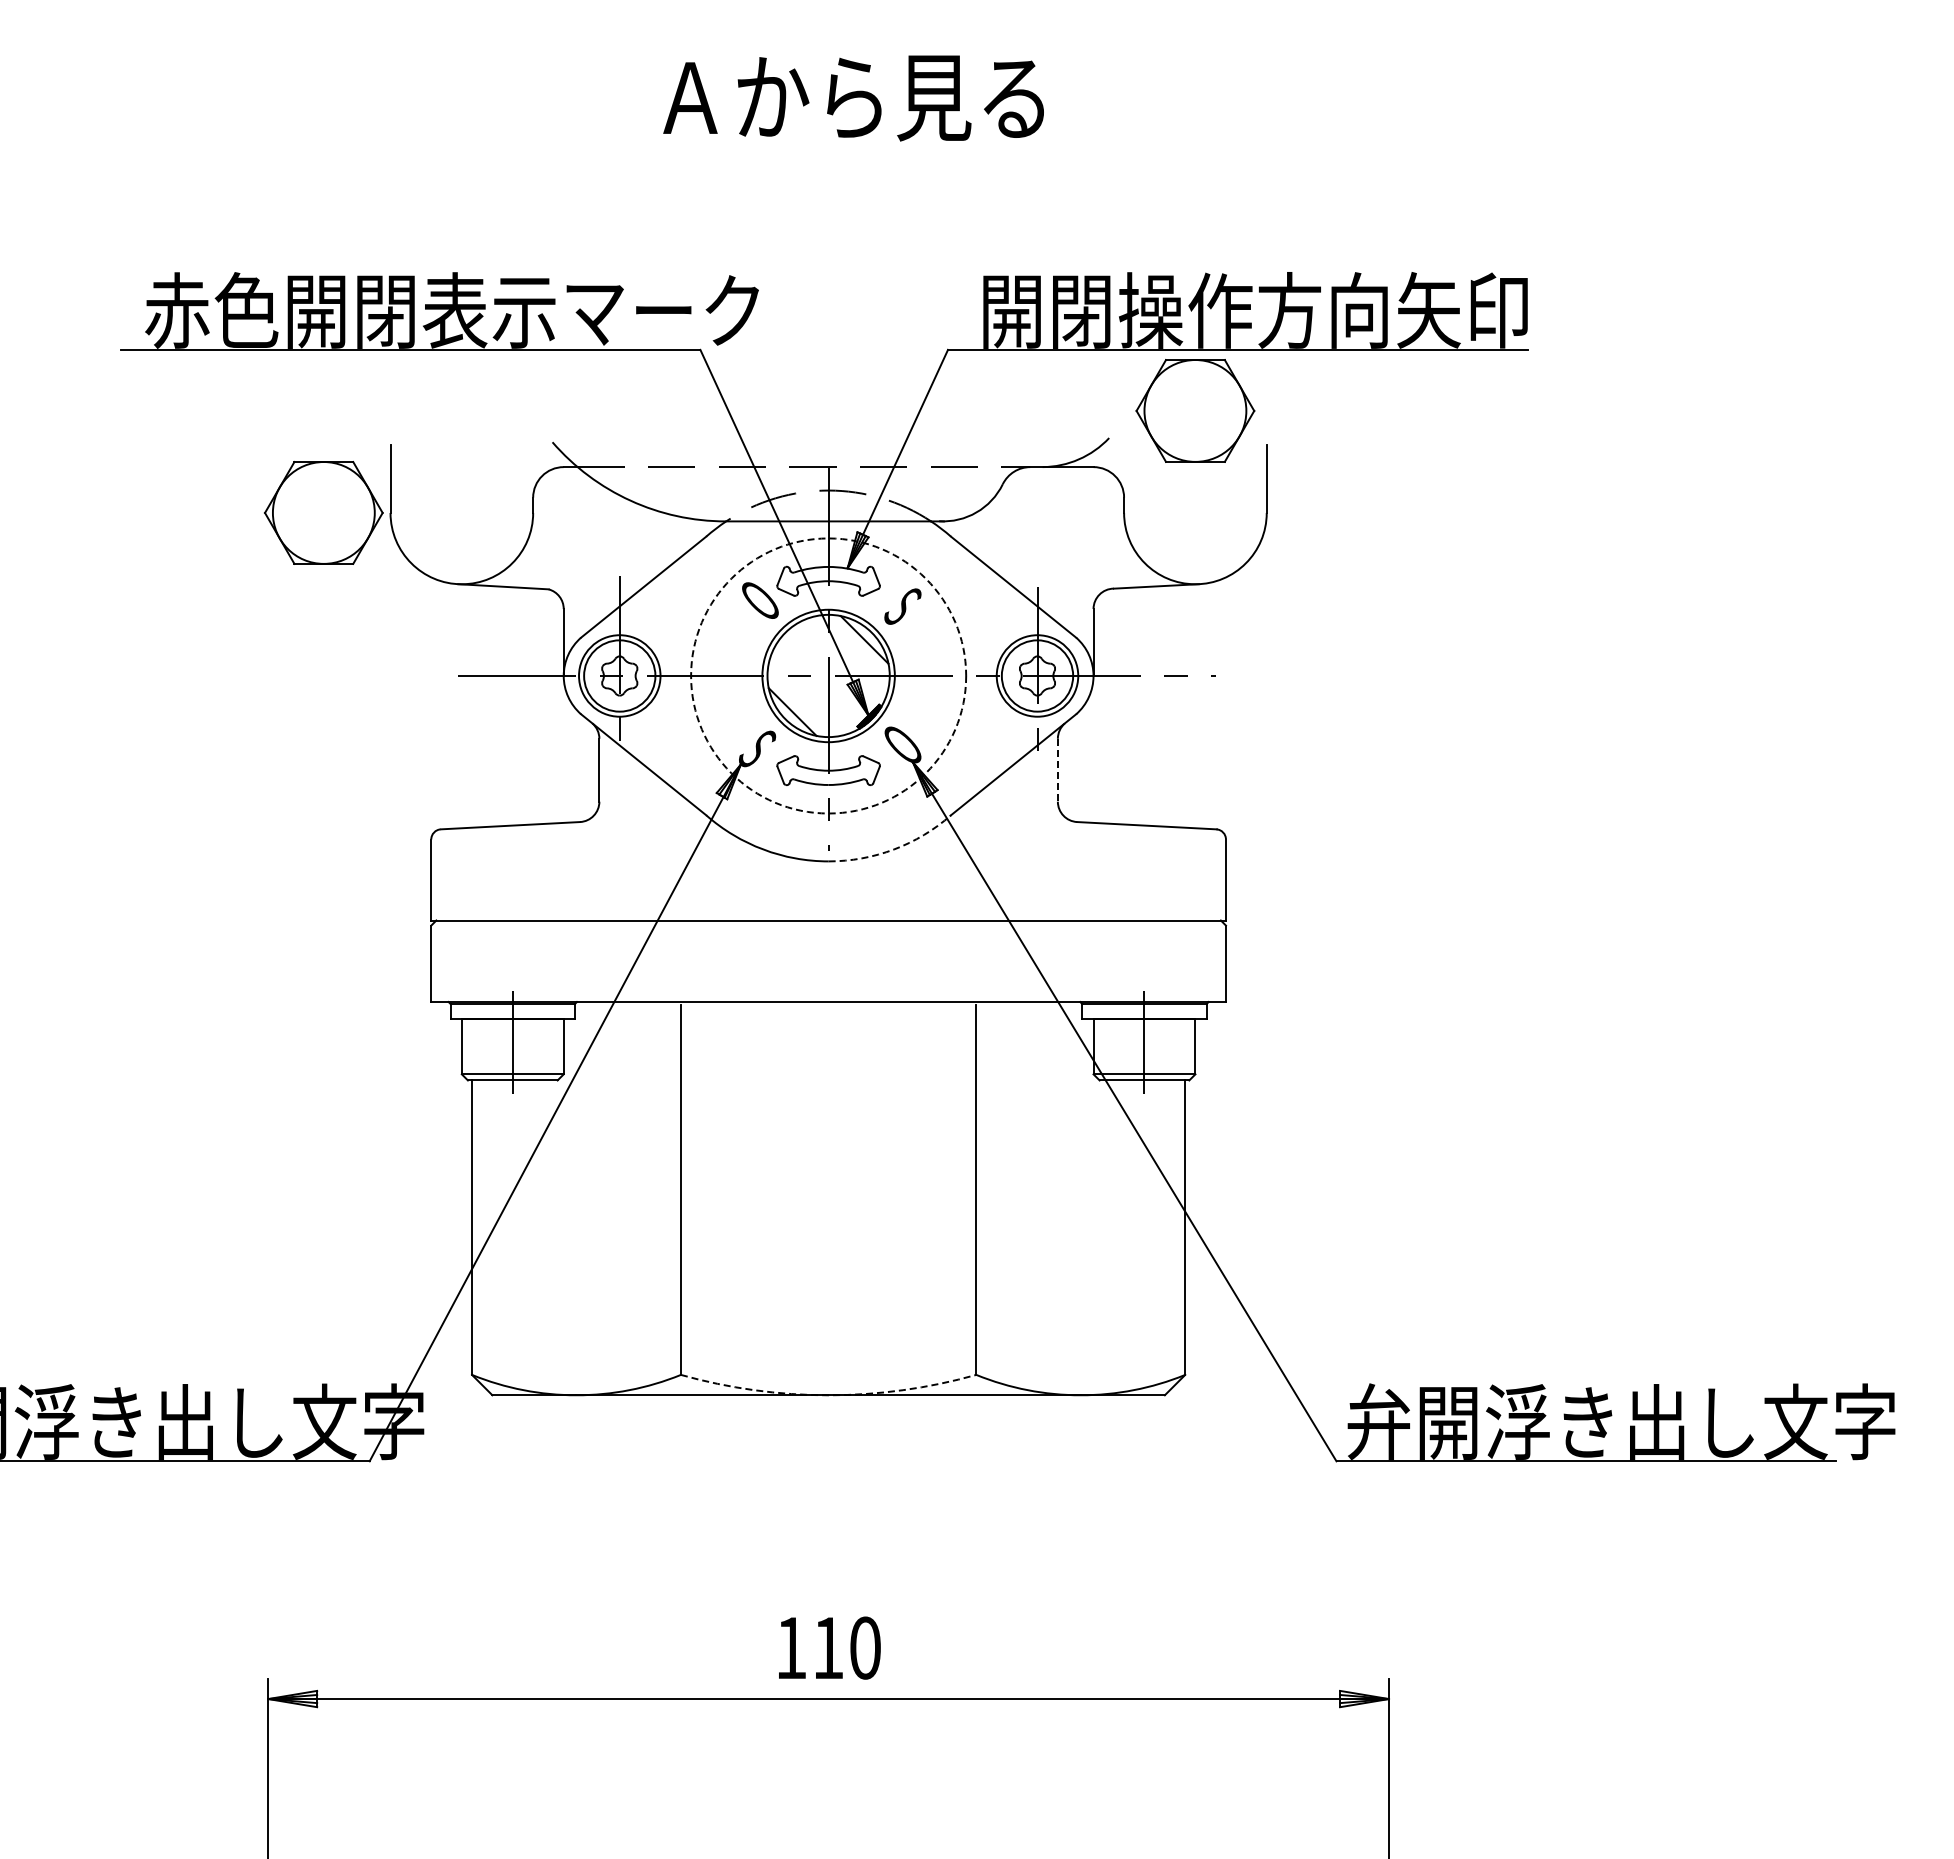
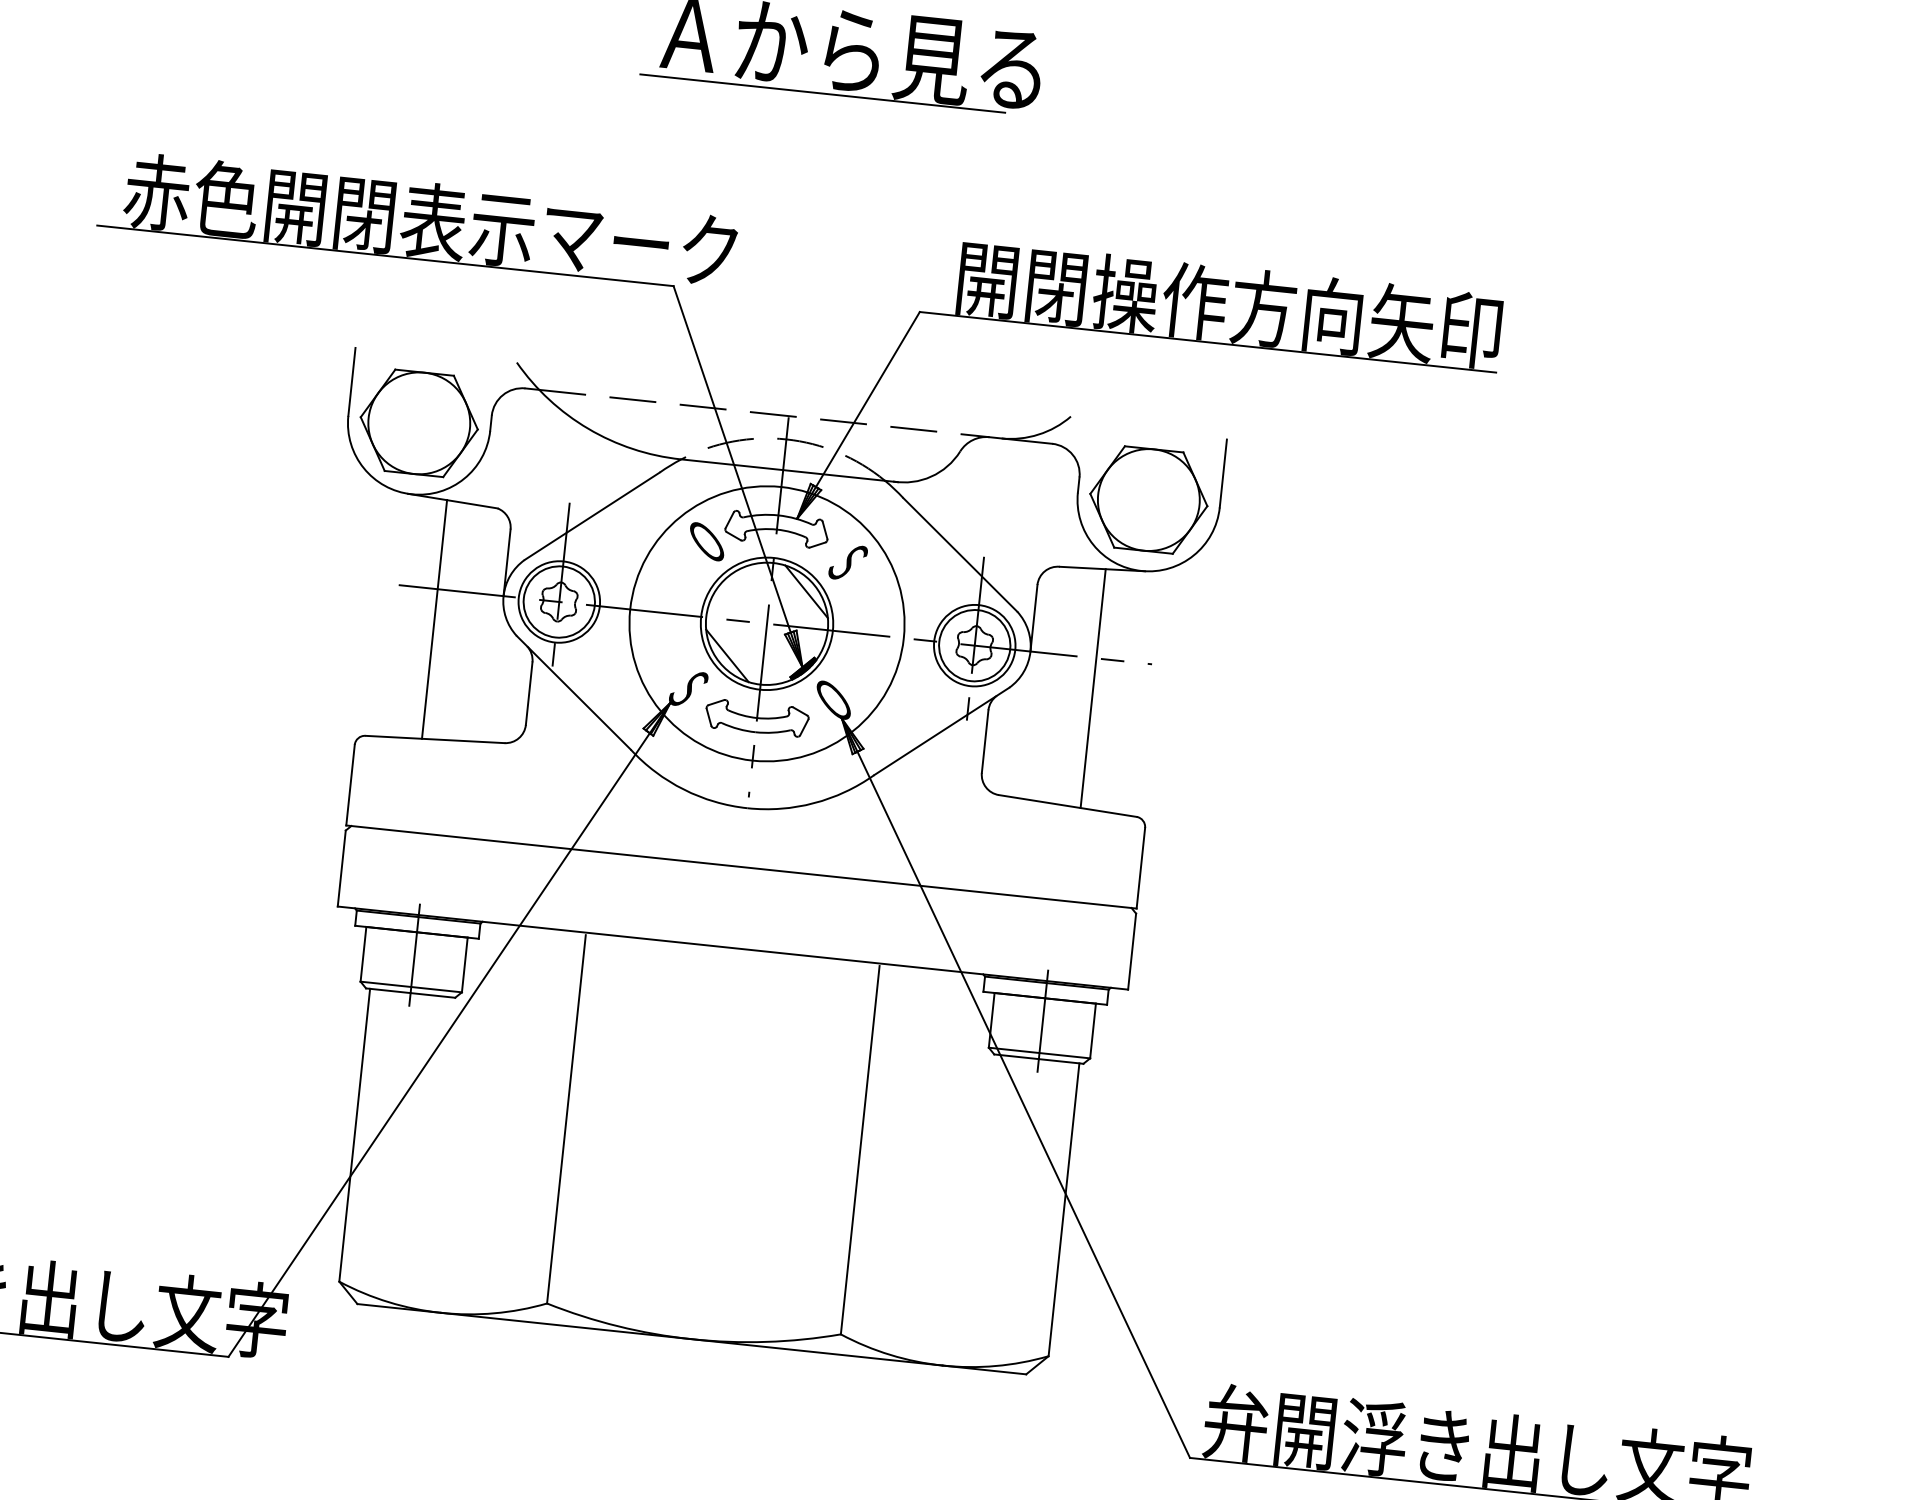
line: (828, 142) -> (822, 93), added
part: (1195, 410) -> (1148, 499), moved
part: (323, 512) -> (418, 422), moved
circle: (828, 675) -> (766, 623), dashed -> solid
line: (497, 706) -> (434, 619), added
line: (1159, 706) -> (1092, 688), added
line: (1057, 770) -> (984, 741), dashed -> solid
arc: (894, 849) -> (814, 803), dashed -> solid
arc: (828, 1395) -> (691, 1339), dashed -> solid

